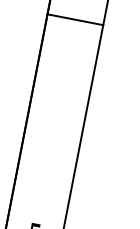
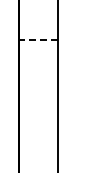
line: (74, 19) -> (37, 39), solid -> dashed

